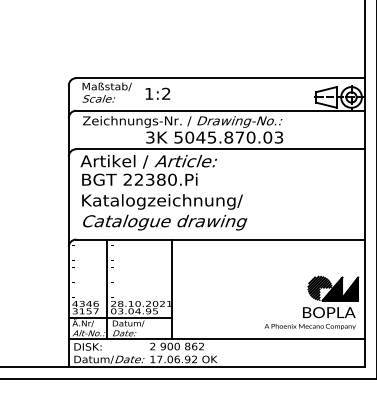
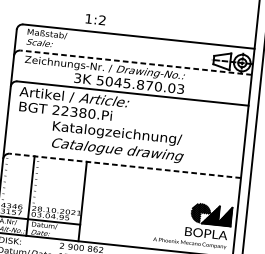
text: (157, 93) -> (95, 19), moved
line: (220, 110) -> (136, 62), solid -> dashed
text: (164, 212) -> (118, 142), moved
line: (220, 239) -> (125, 165), solid -> dashed

